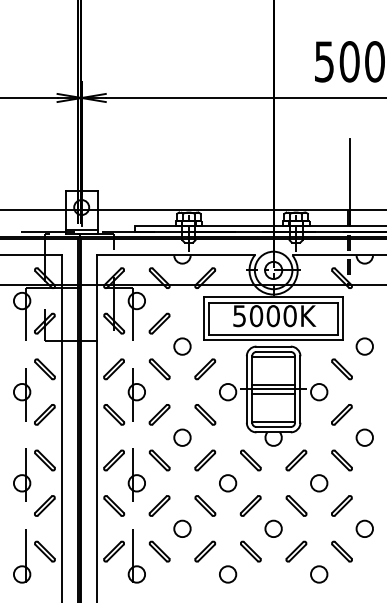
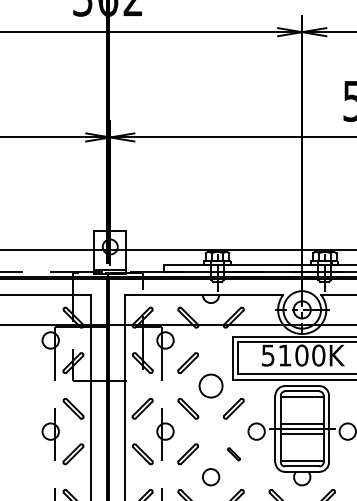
text: (256, 316) -> (285, 355), 5000K -> 5100K
circle: (182, 346) -> (211, 385), size x1.4
part: (205, 414) -> (234, 453), size x0.6

